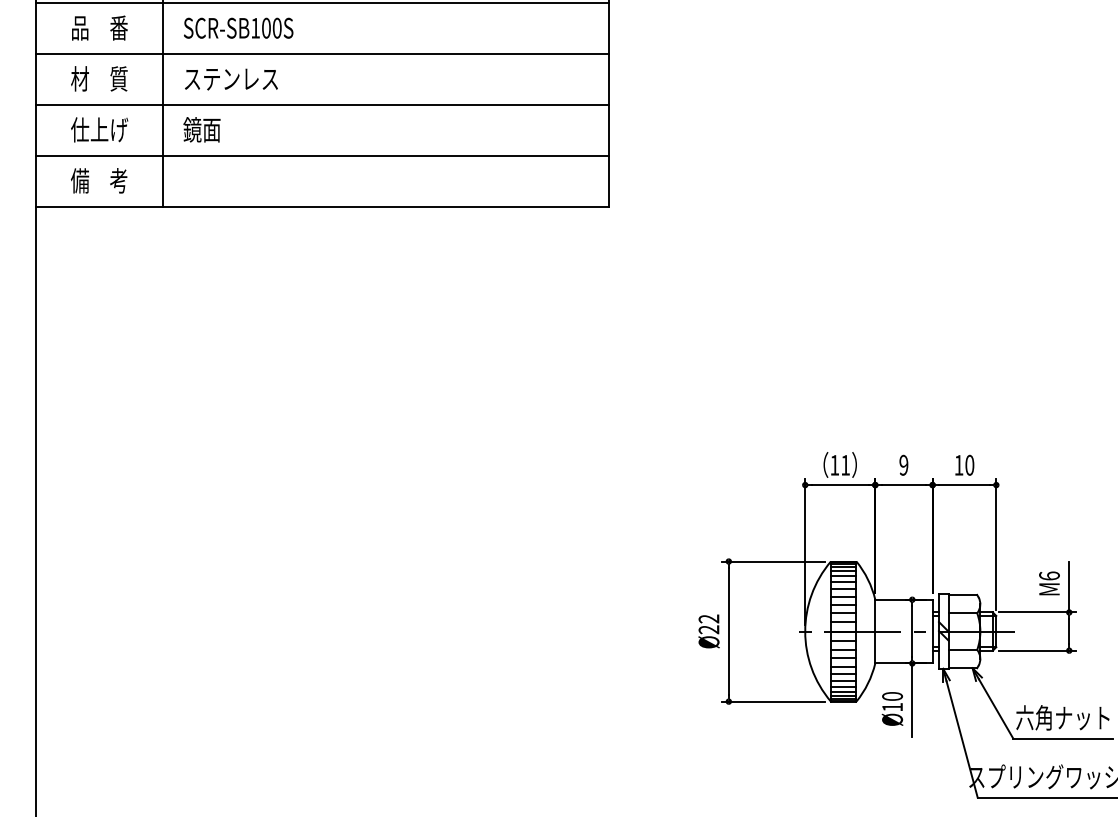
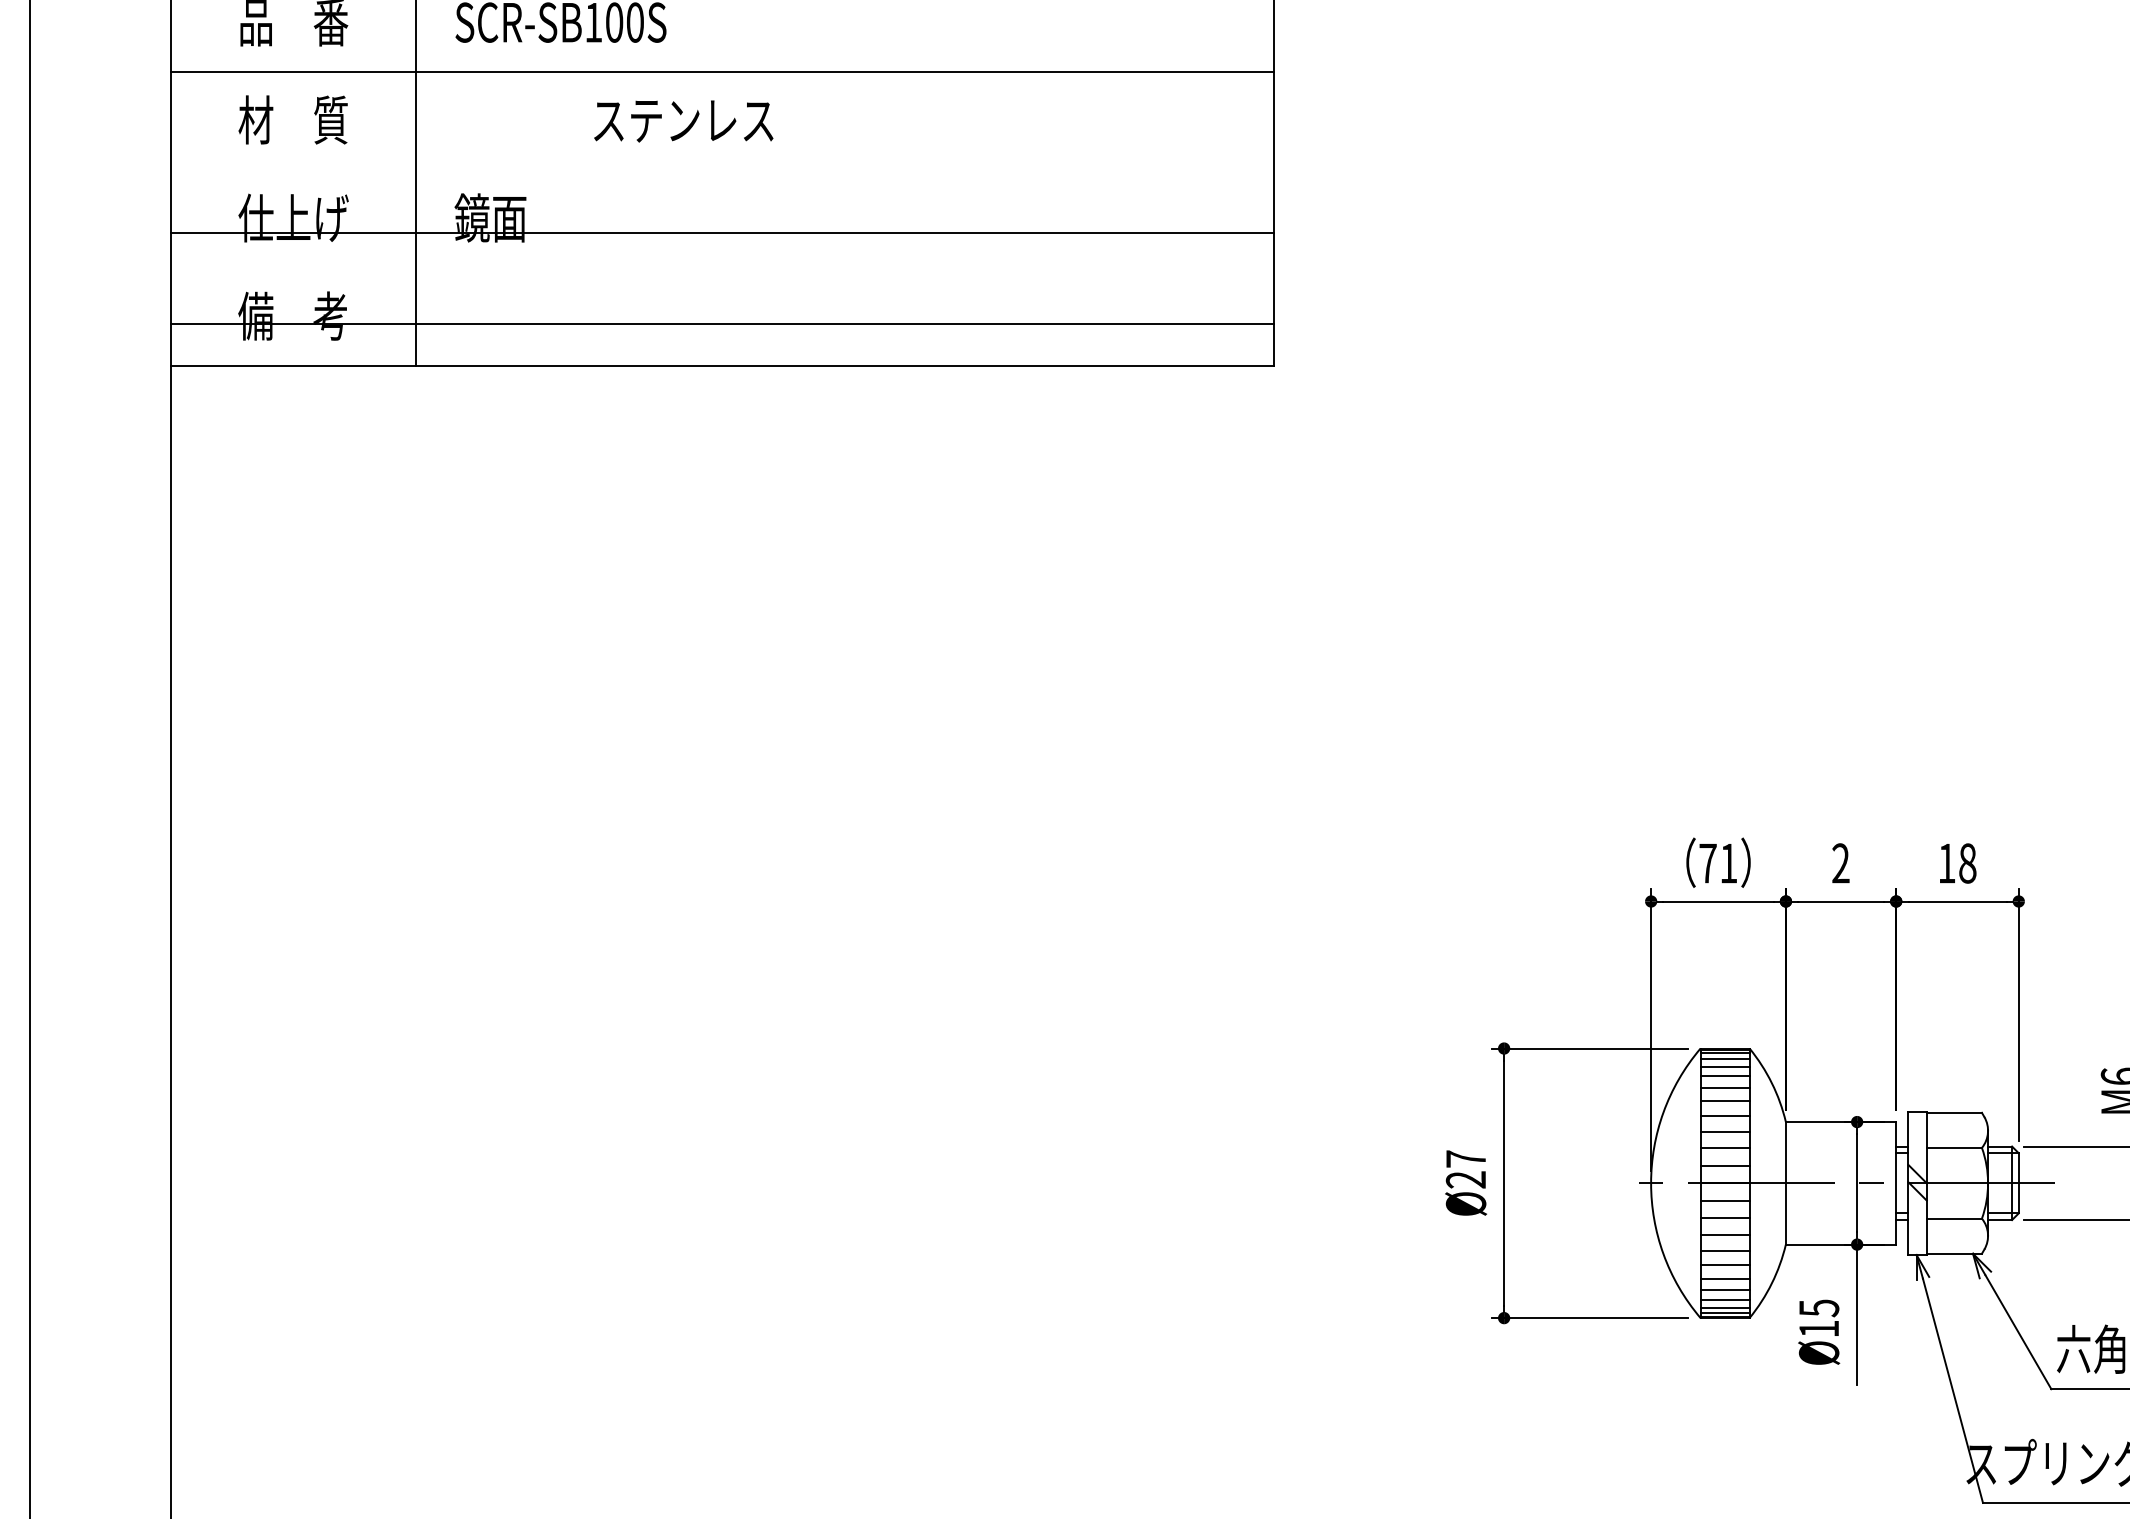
text: (231, 79) -> (683, 121), moved
line: (322, 104) -> (722, 232), moved
line: (322, 155) -> (722, 323), moved
text: (834, 465) -> (1707, 863), 11 -> 71
text: (903, 465) -> (1840, 863), 9 -> 2
text: (969, 465) -> (1967, 863), 10 -> 18
text: (708, 618) -> (1465, 1158), Ø22 -> Ø27
text: (892, 696) -> (1819, 1308), Ø10 -> Ø15

